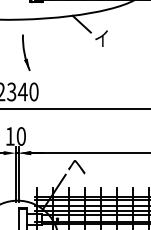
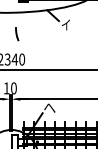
part: (26, 51) -> (17, 33), size x0.6

